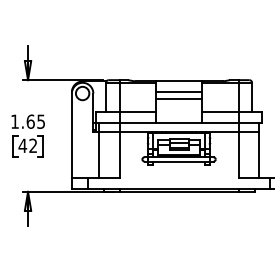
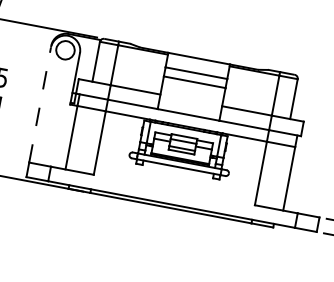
line: (71, 135) -> (39, 104), solid -> dashed

